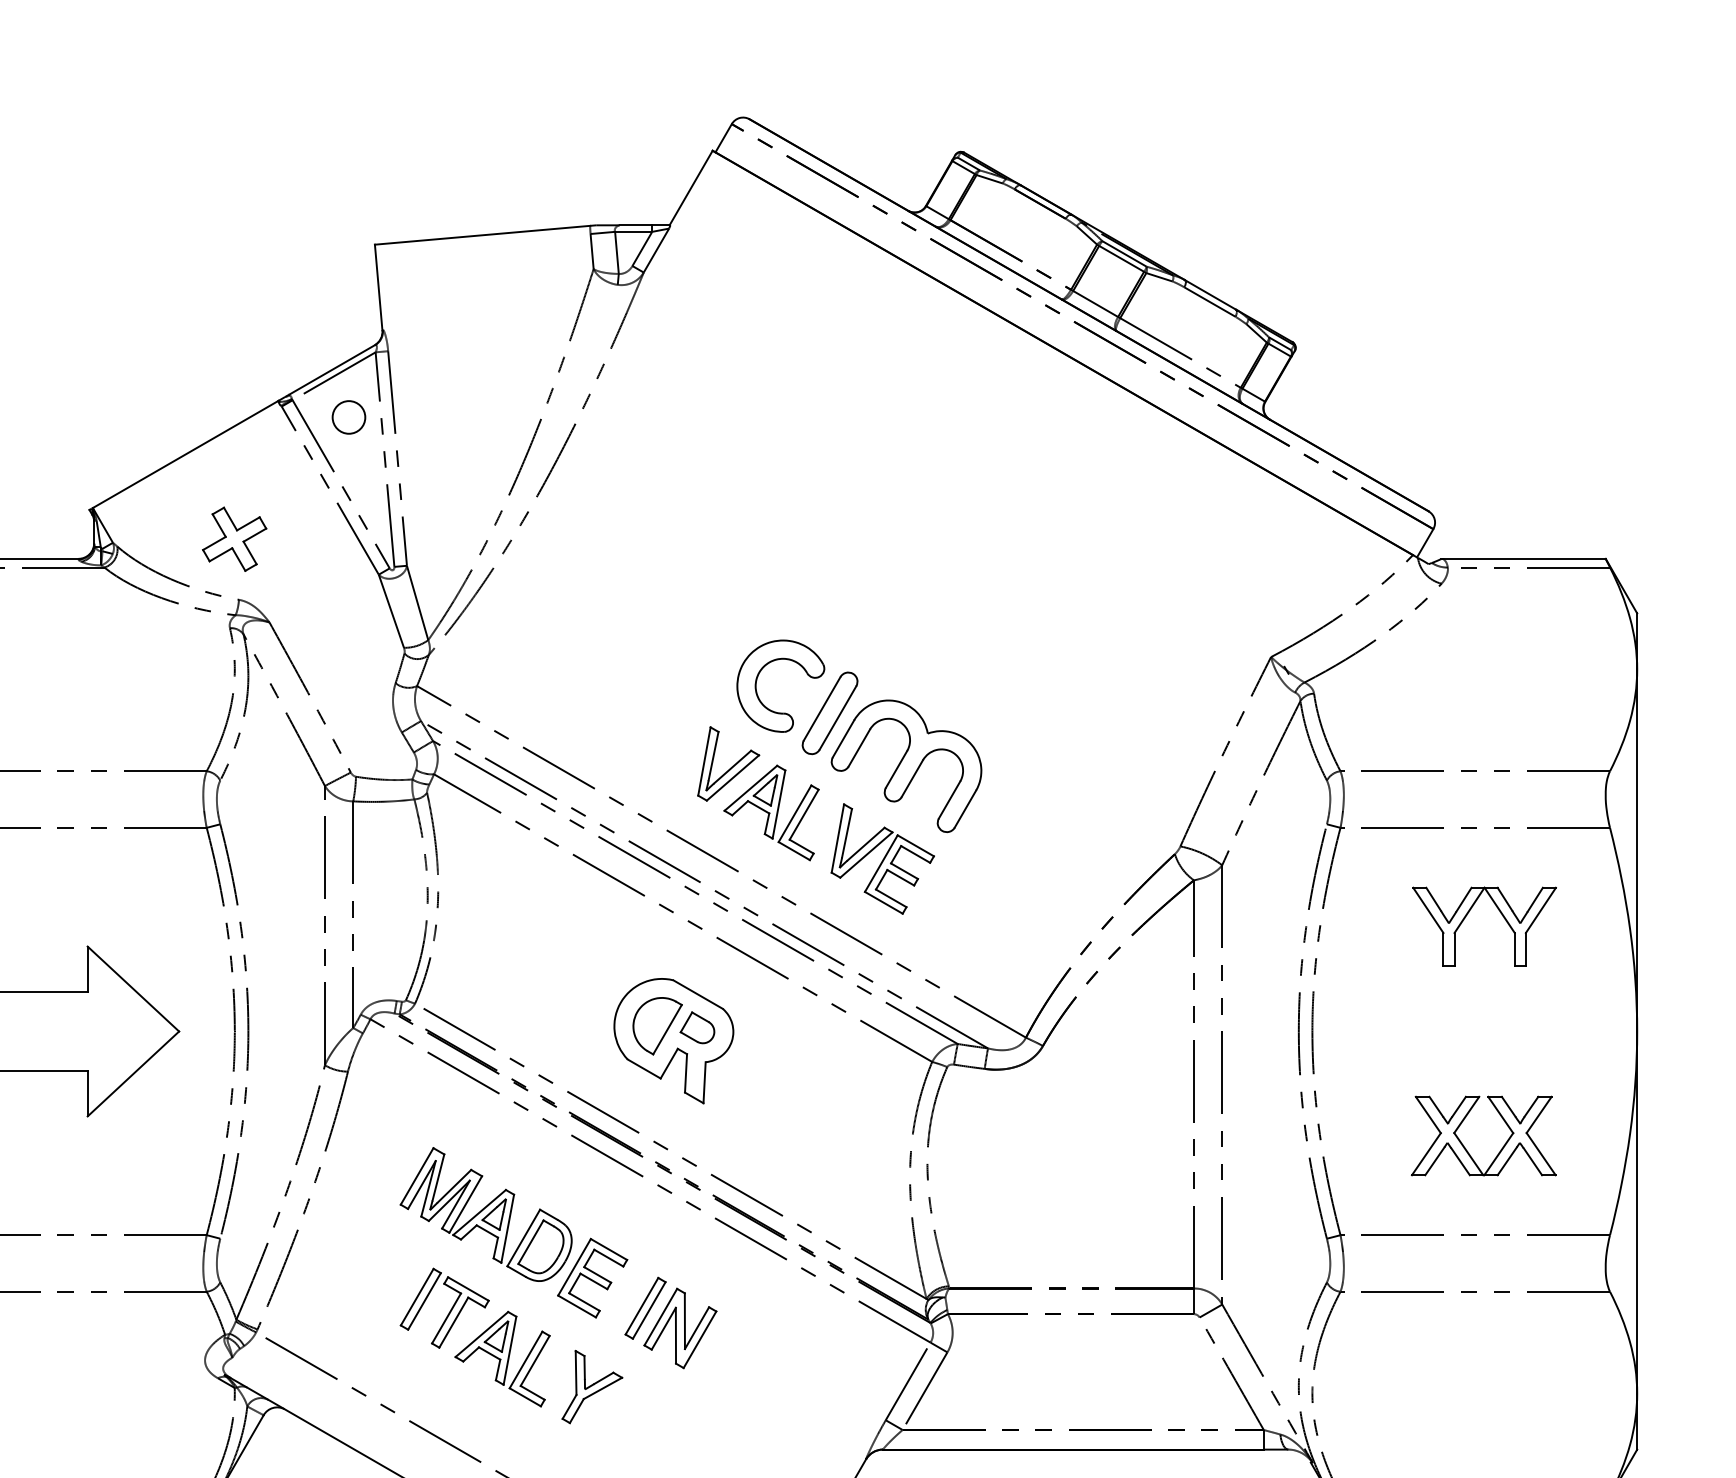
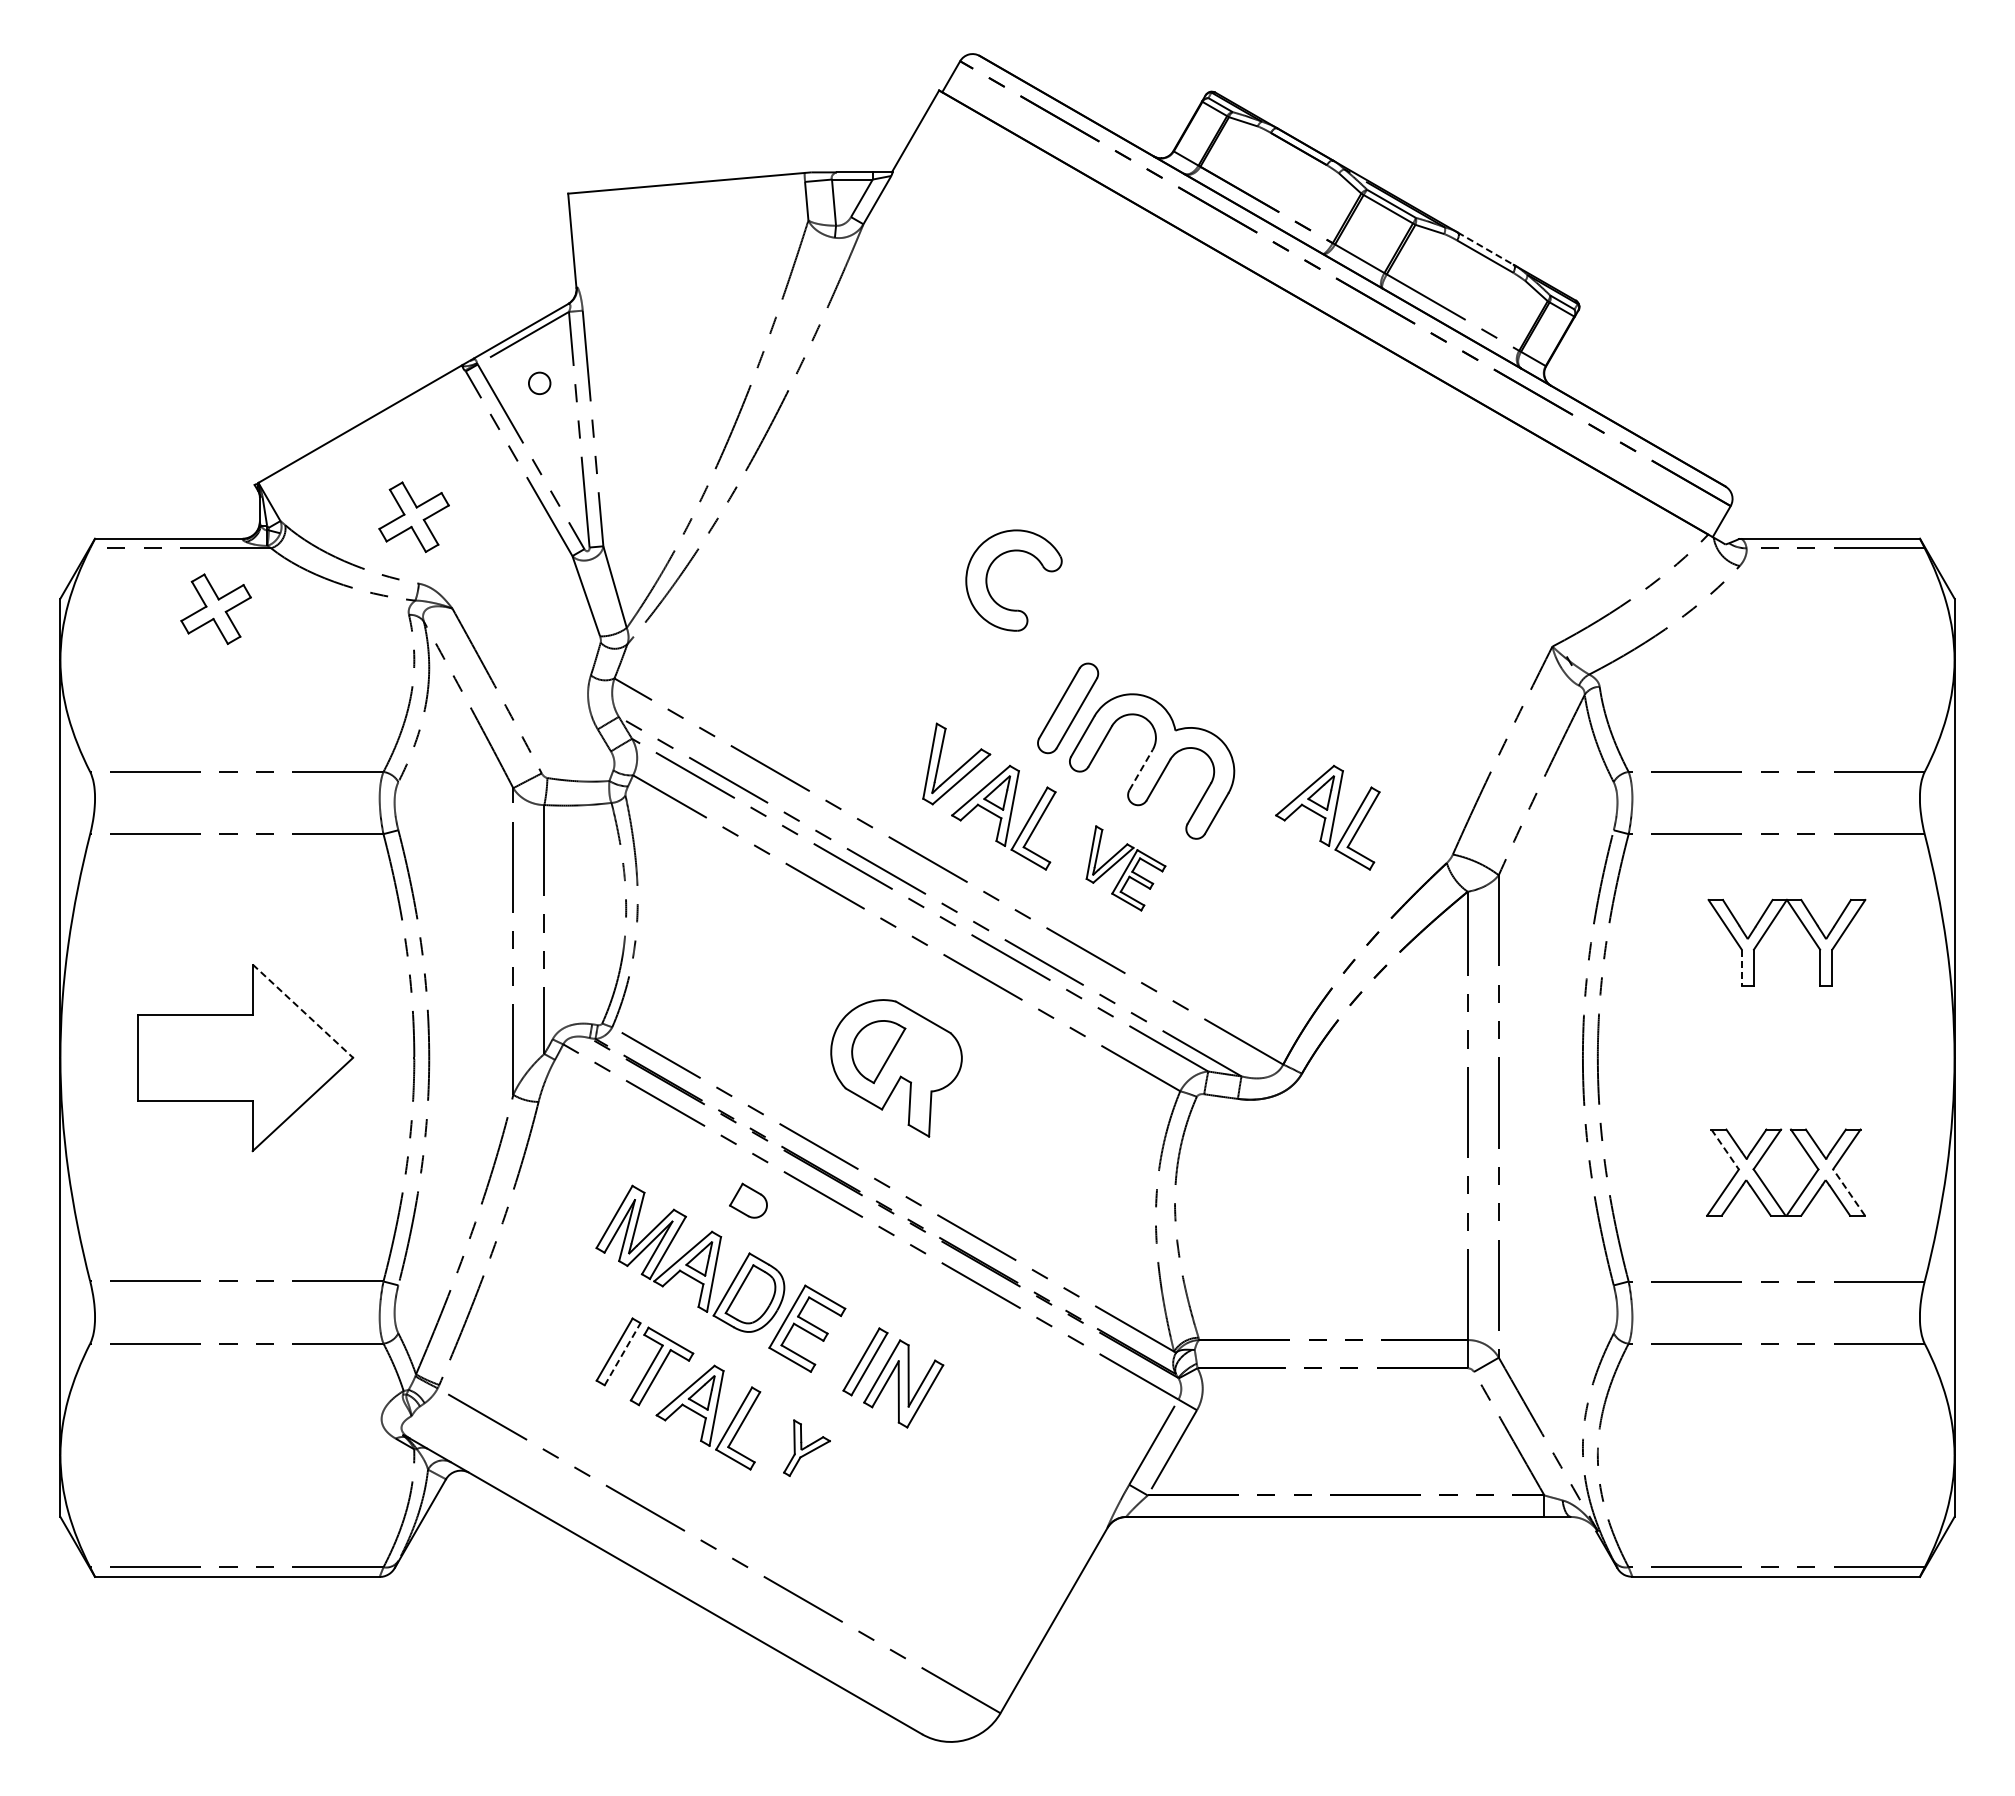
line: (1211, 294) -> (1486, 248), solid -> dashed
circle: (348, 417) -> (539, 383), size x0.6
part: (53, 622) -> (215, 608), added
part: (757, 679) -> (988, 573), moved
line: (896, 768) -> (1141, 769), solid -> dashed
part: (1066, 812) -> (1327, 817), added
part: (882, 859) -> (1125, 868), size x0.7
line: (1443, 950) -> (1741, 968), solid -> dashed
line: (133, 989) -> (302, 1011), solid -> dashed
part: (697, 1027) -> (748, 1200), moved
line: (1428, 1114) -> (1725, 1149), solid -> dashed
line: (1540, 1154) -> (1848, 1192), solid -> dashed
line: (424, 1301) -> (622, 1354), solid -> dashed
part: (591, 1386) -> (806, 1447), size x0.7

